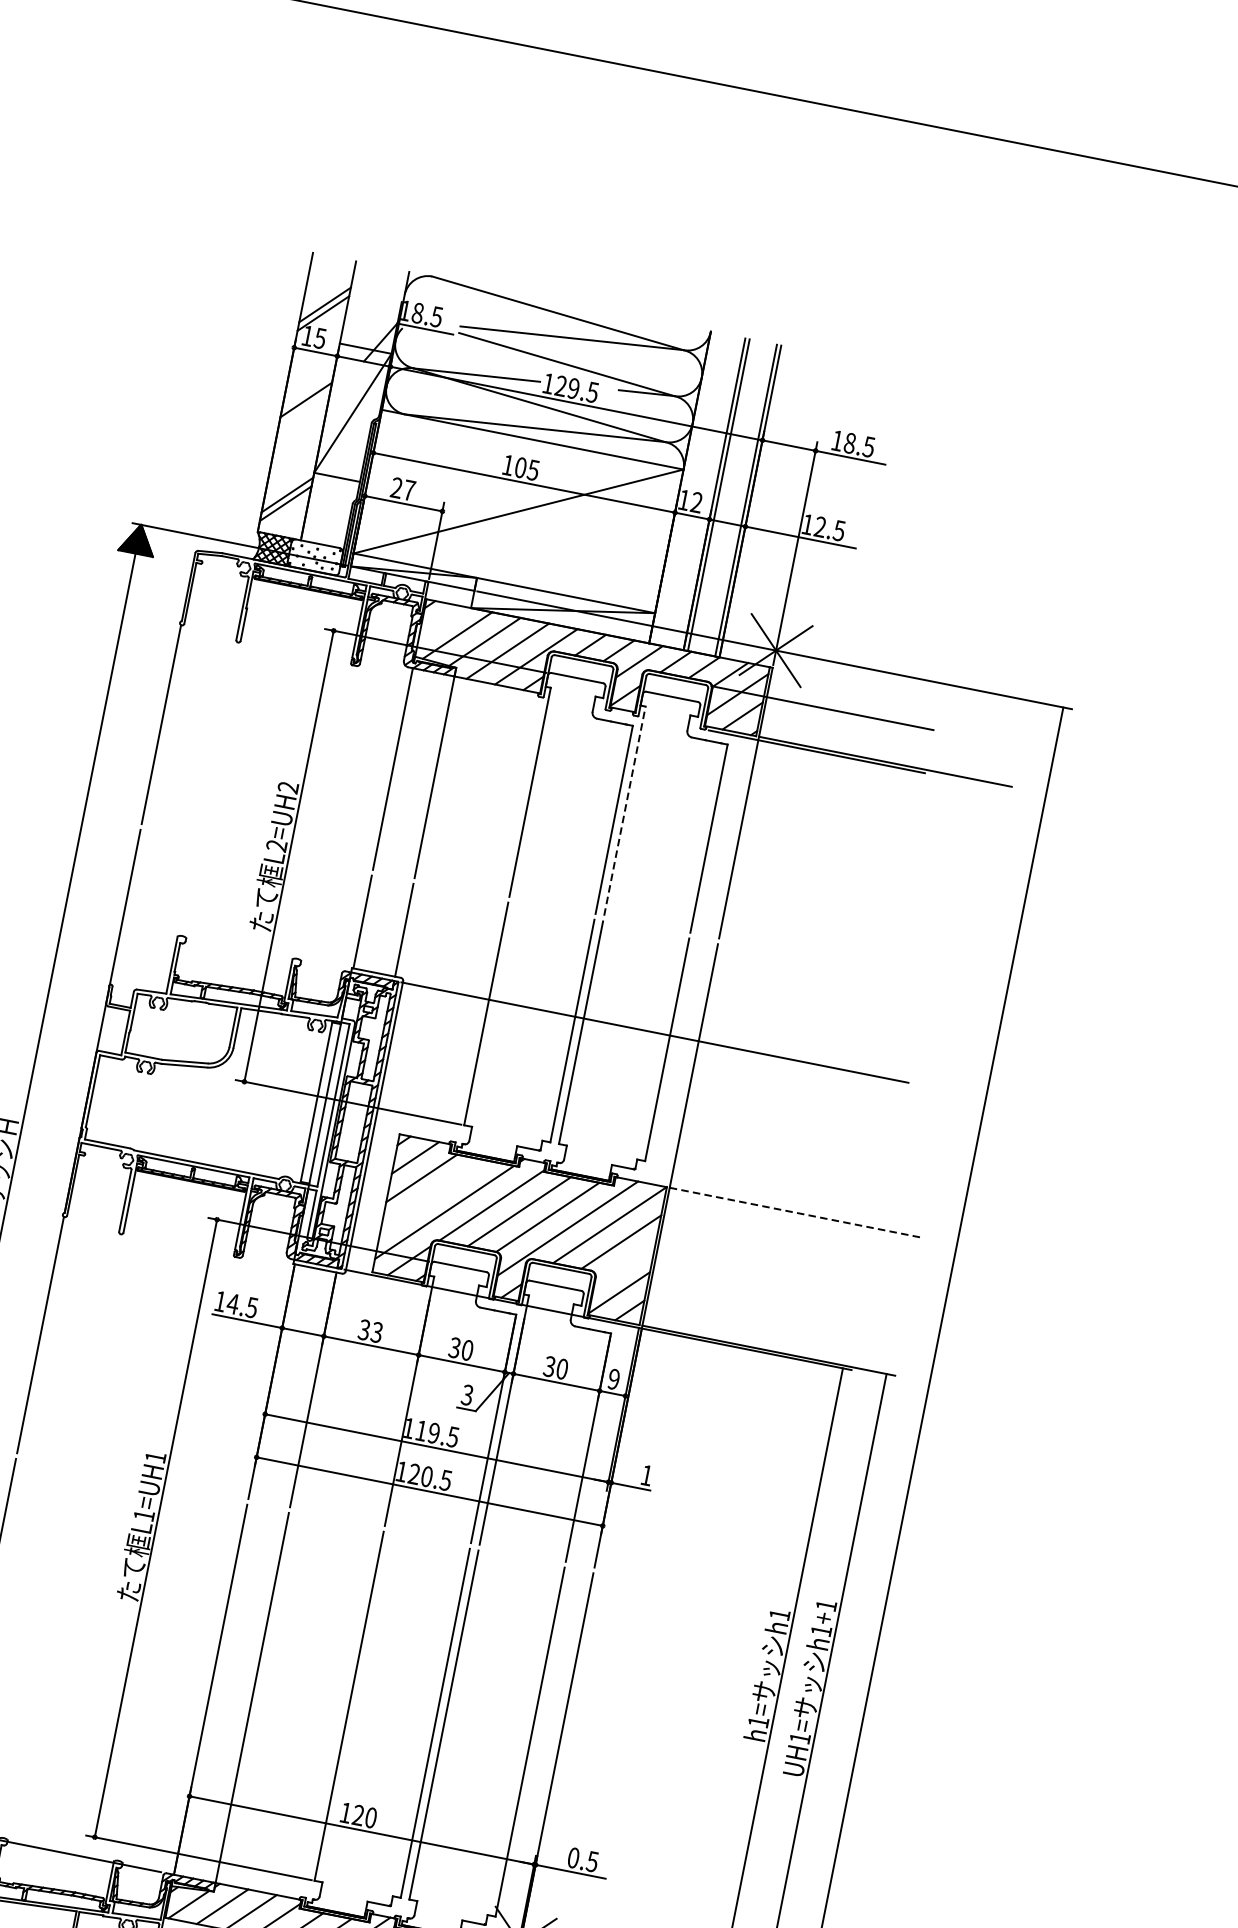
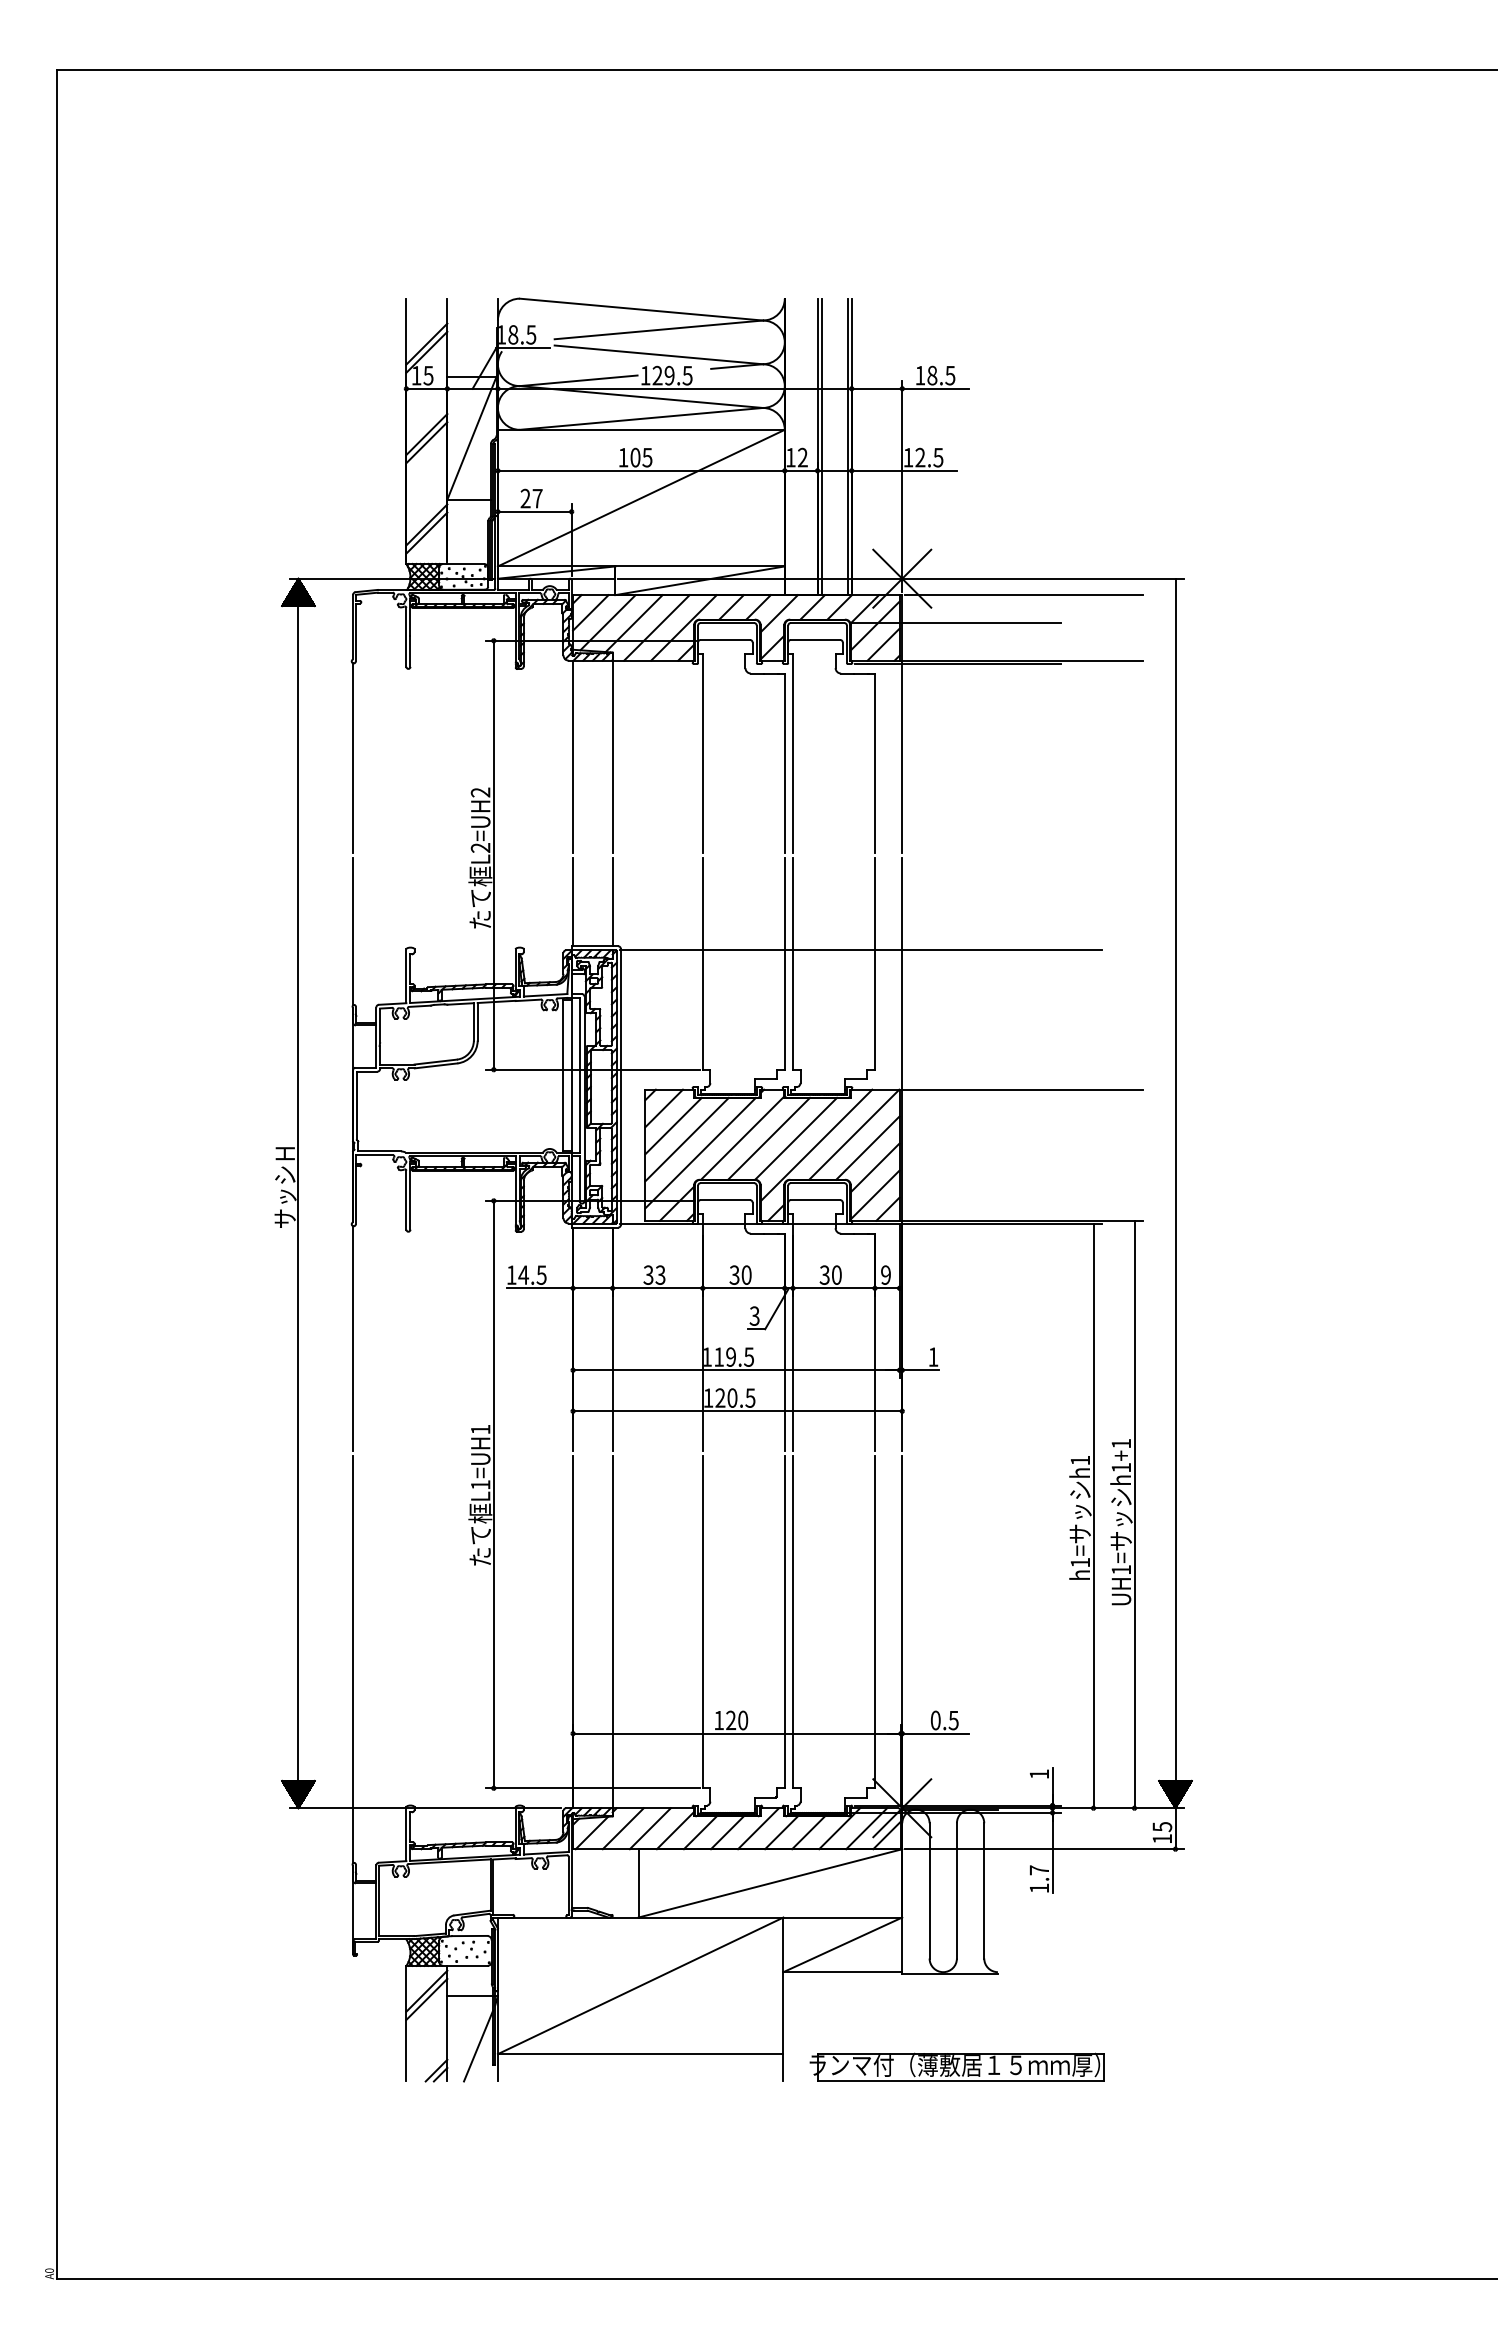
line: (304, 408) -> (426, 442), added
line: (441, 621) -> (590, 612), added
line: (900, 693) -> (1023, 595), added
line: (625, 810) -> (793, 752), dashed -> solid
line: (432, 1195) -> (686, 1139), added
line: (797, 1212) -> (1023, 1089), dashed -> solid
line: (624, 1263) -> (874, 1167), added

